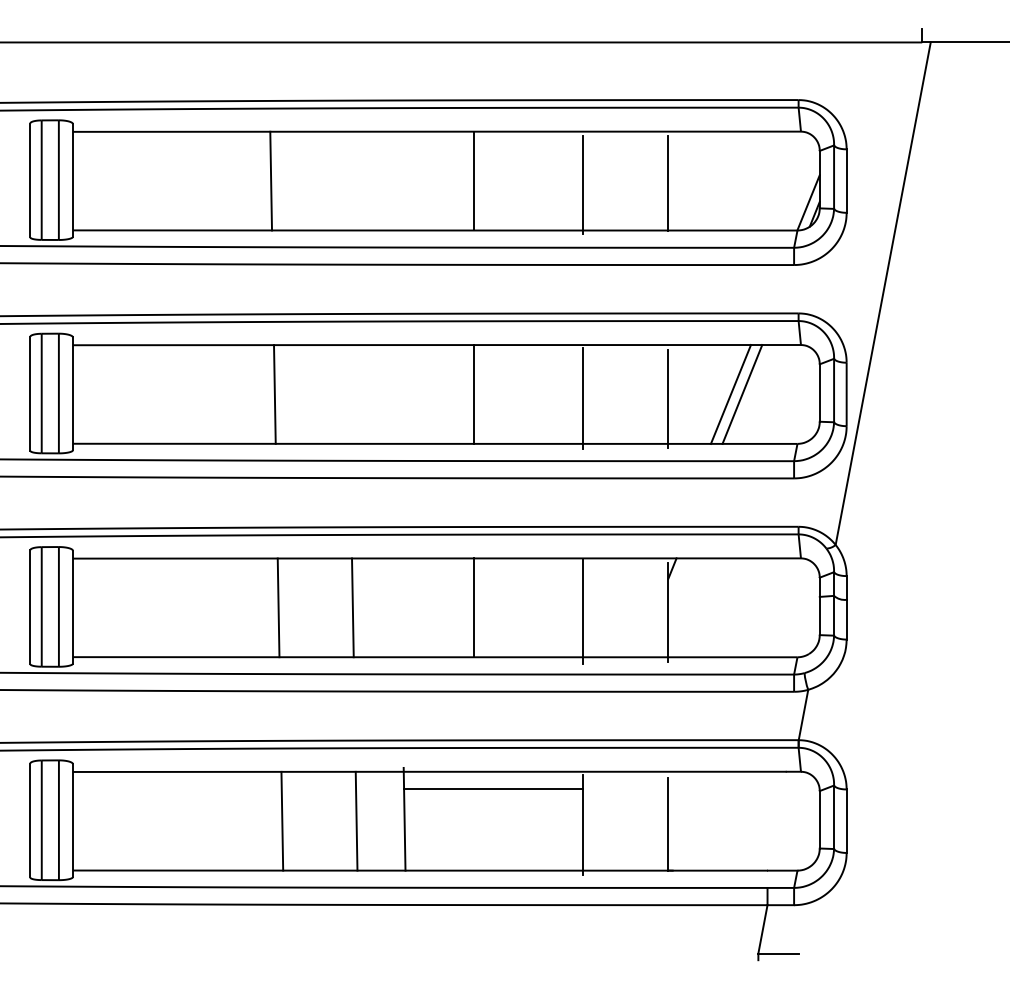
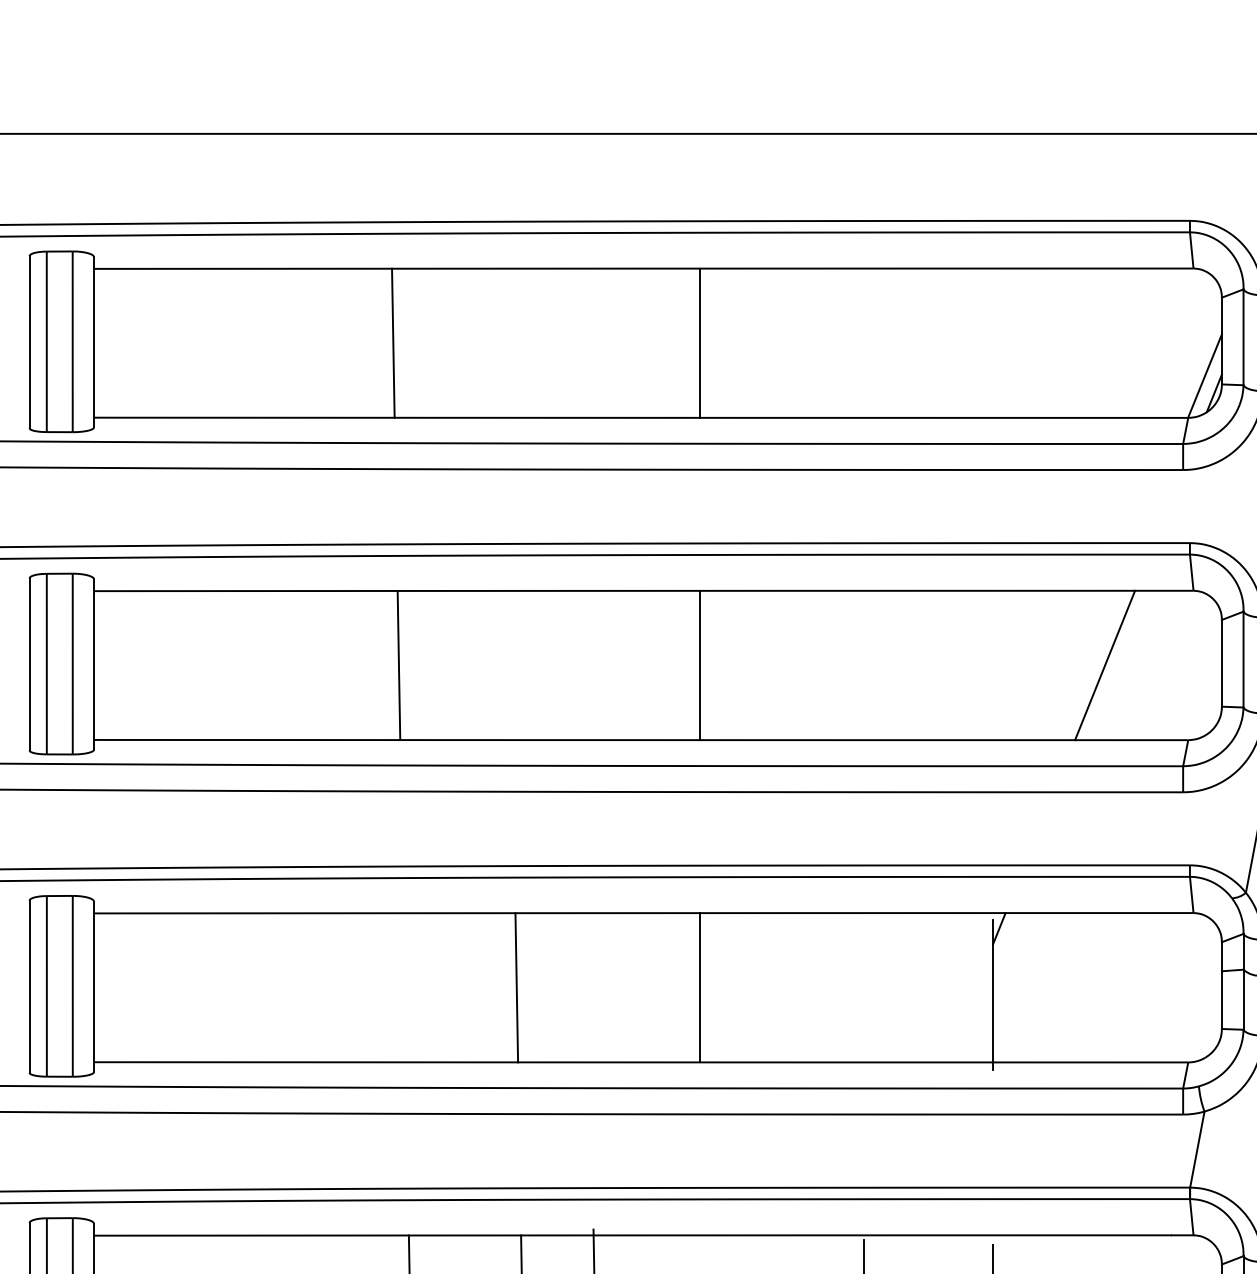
line: (668, 183) -> (993, 346), removed
line: (582, 185) -> (863, 349), removed
line: (730, 394) -> (1087, 665), removed
line: (582, 398) -> (863, 671), removed
line: (668, 398) -> (993, 671), removed
line: (278, 607) -> (404, 987), removed
line: (582, 611) -> (863, 993), removed
line: (493, 789) -> (729, 1262), removed

